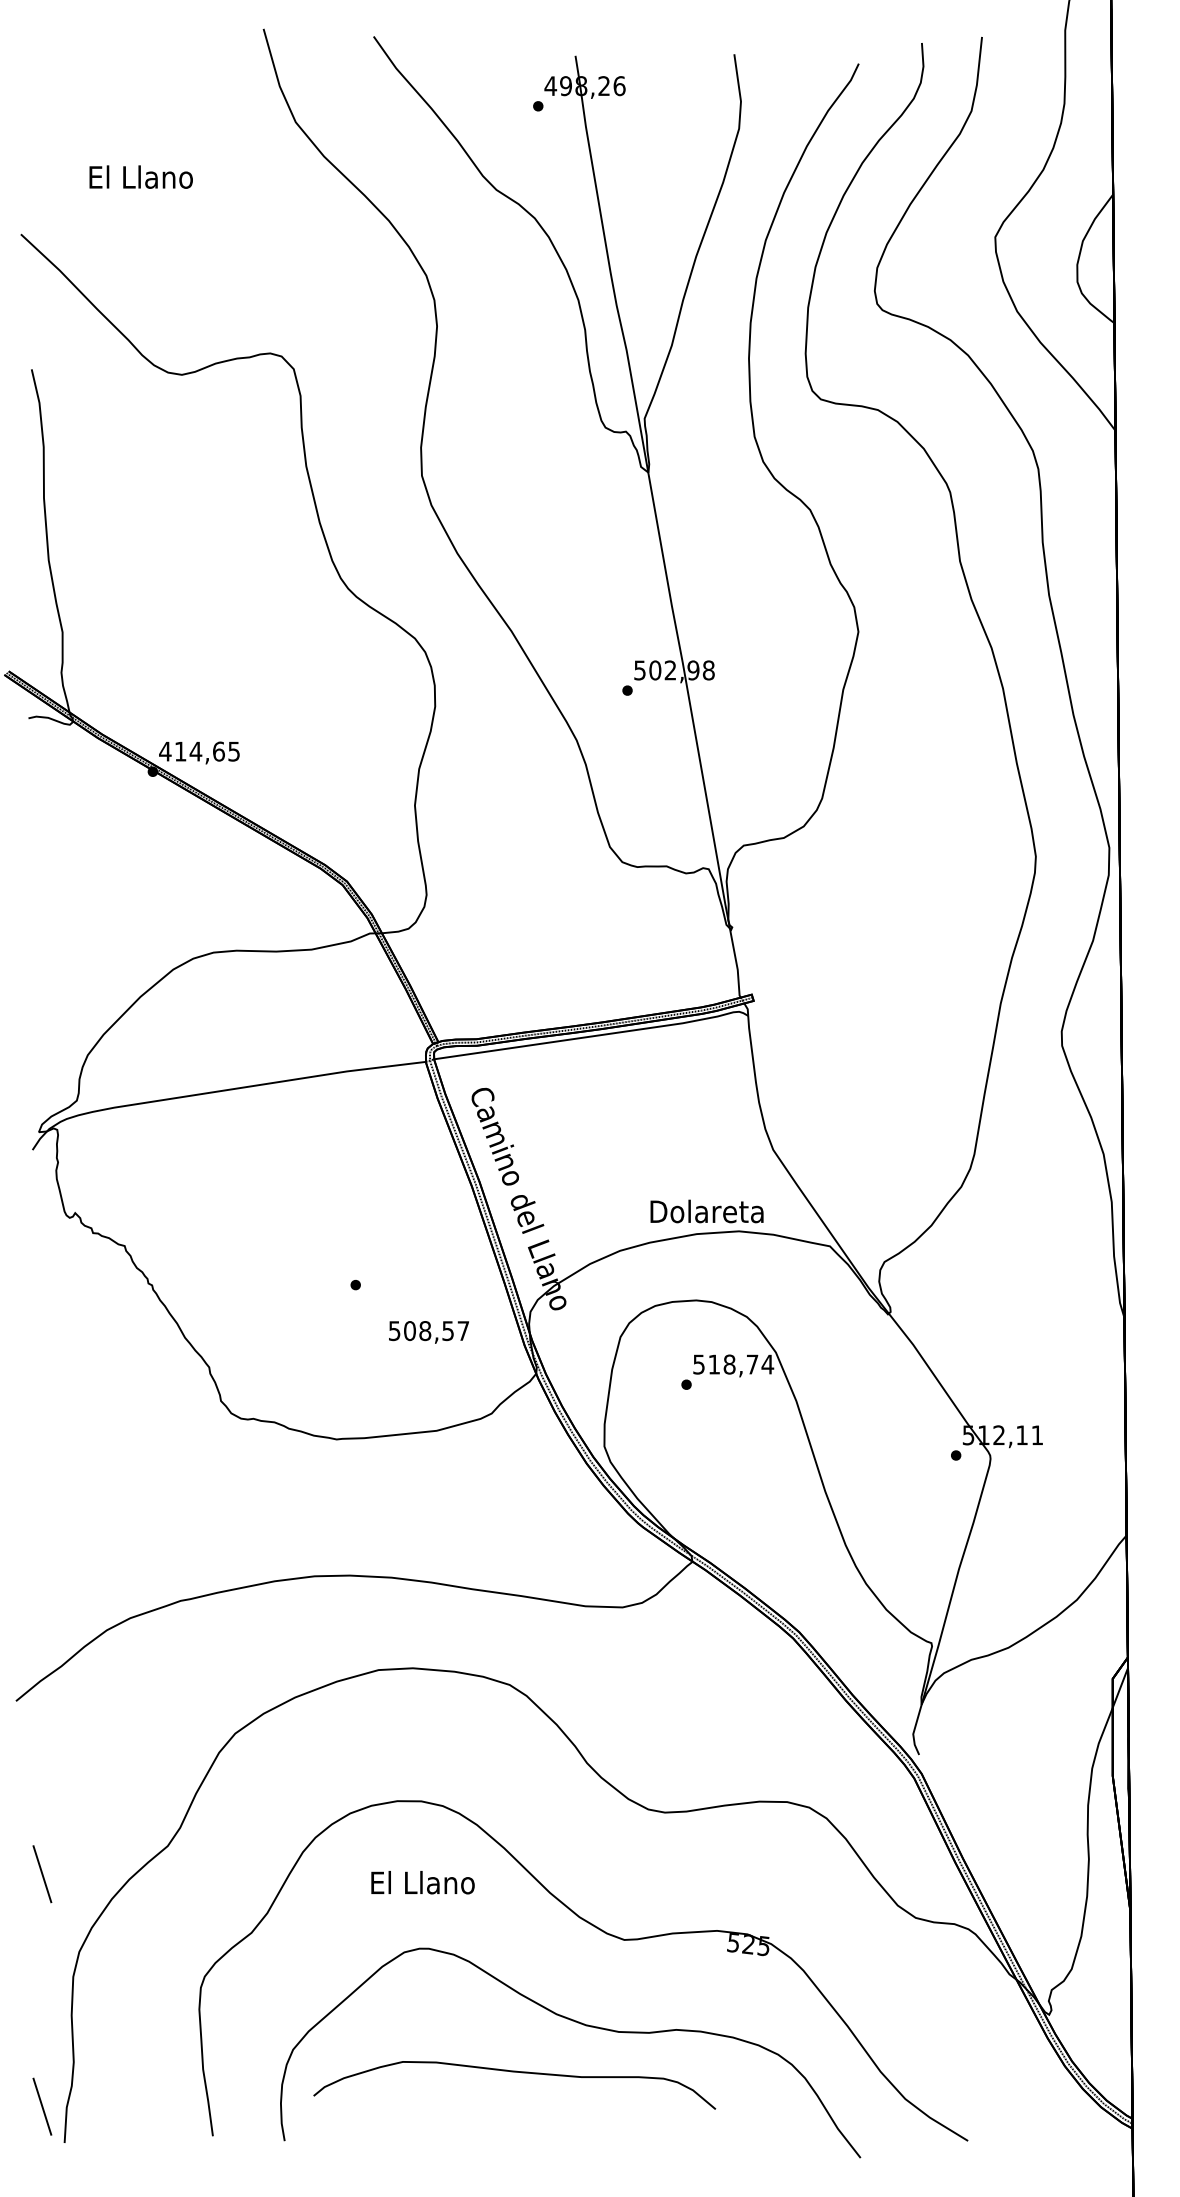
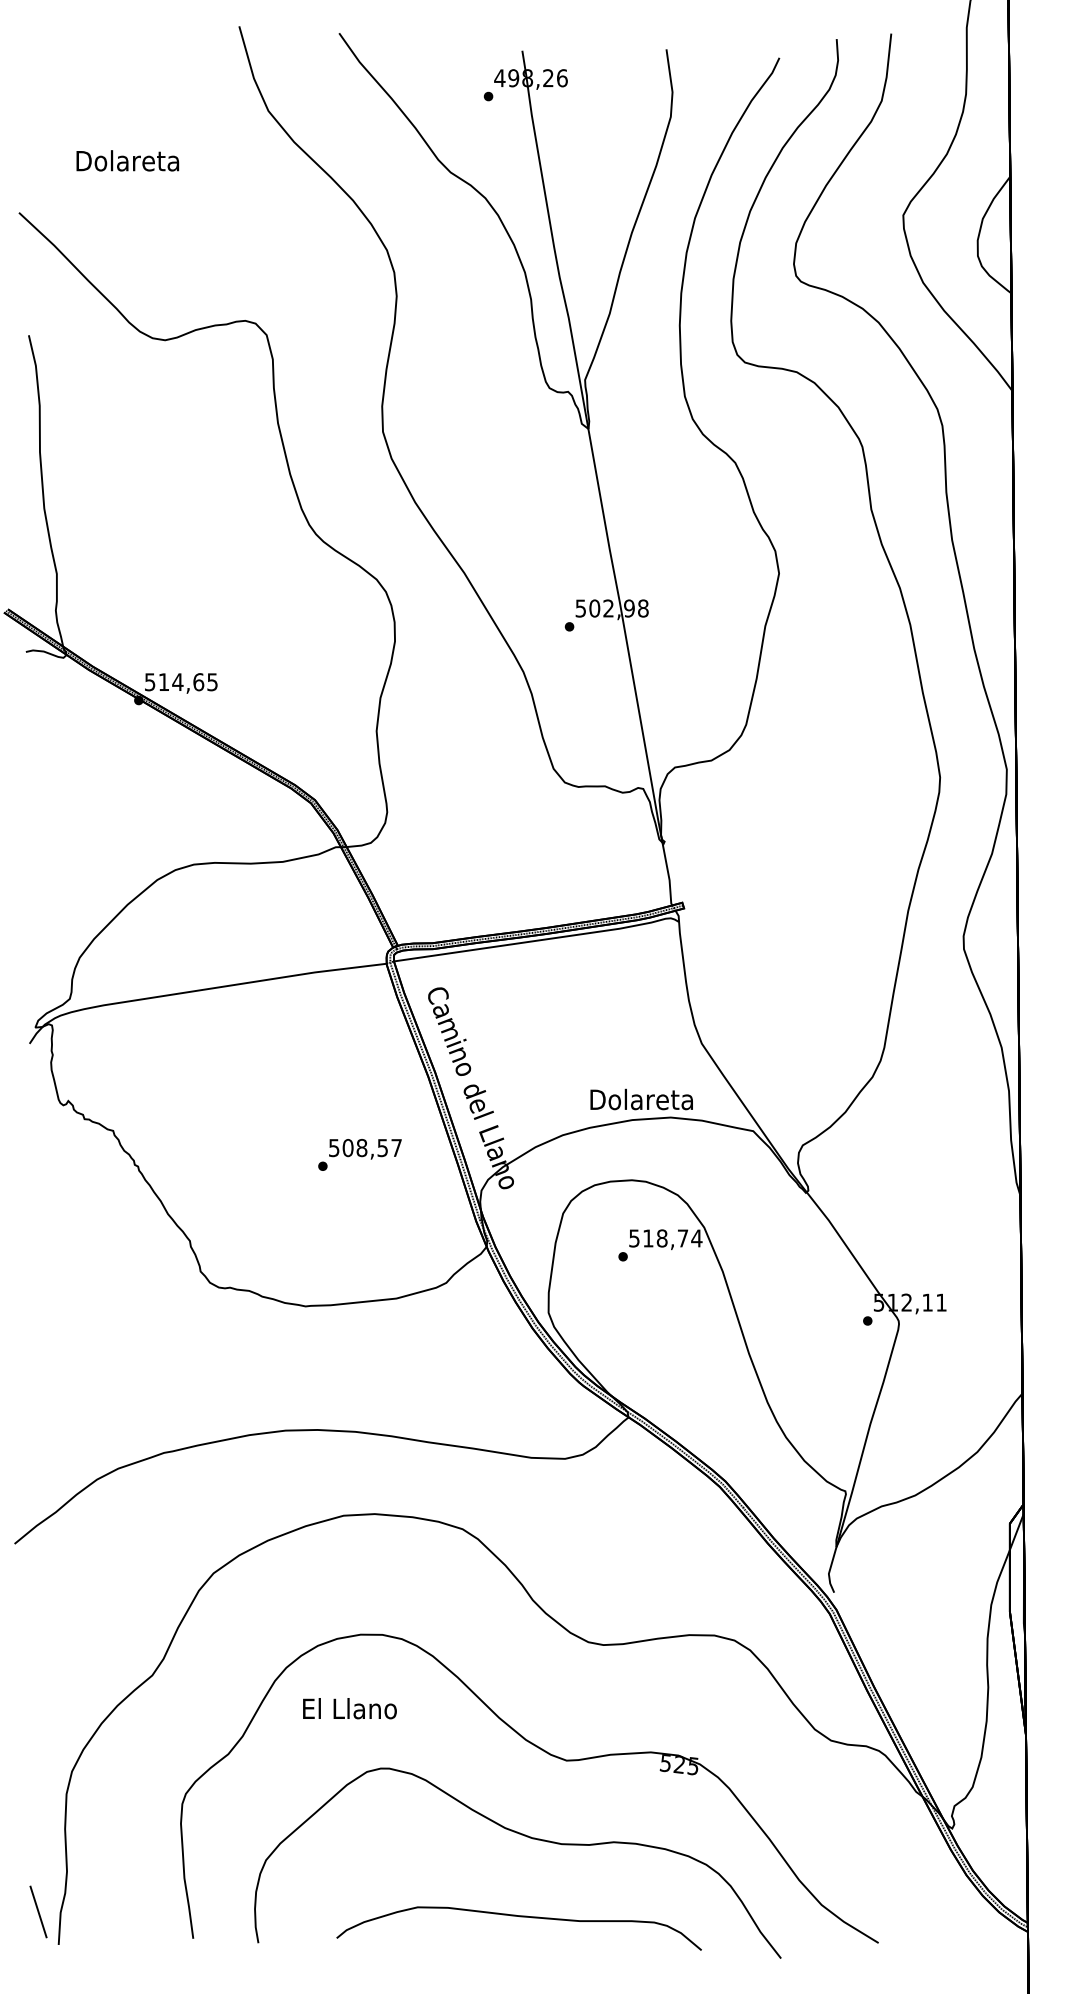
text: (140, 176) -> (127, 160), El Llano -> Dolareta
text: (164, 751) -> (149, 682), 414,65 -> 514,65
text: (429, 1332) -> (365, 1149), moved
line: (42, 1873) -> (38, 1700), removed
text: (422, 1882) -> (349, 1708), moved
part: (515, 2073) -> (519, 1917), moved

